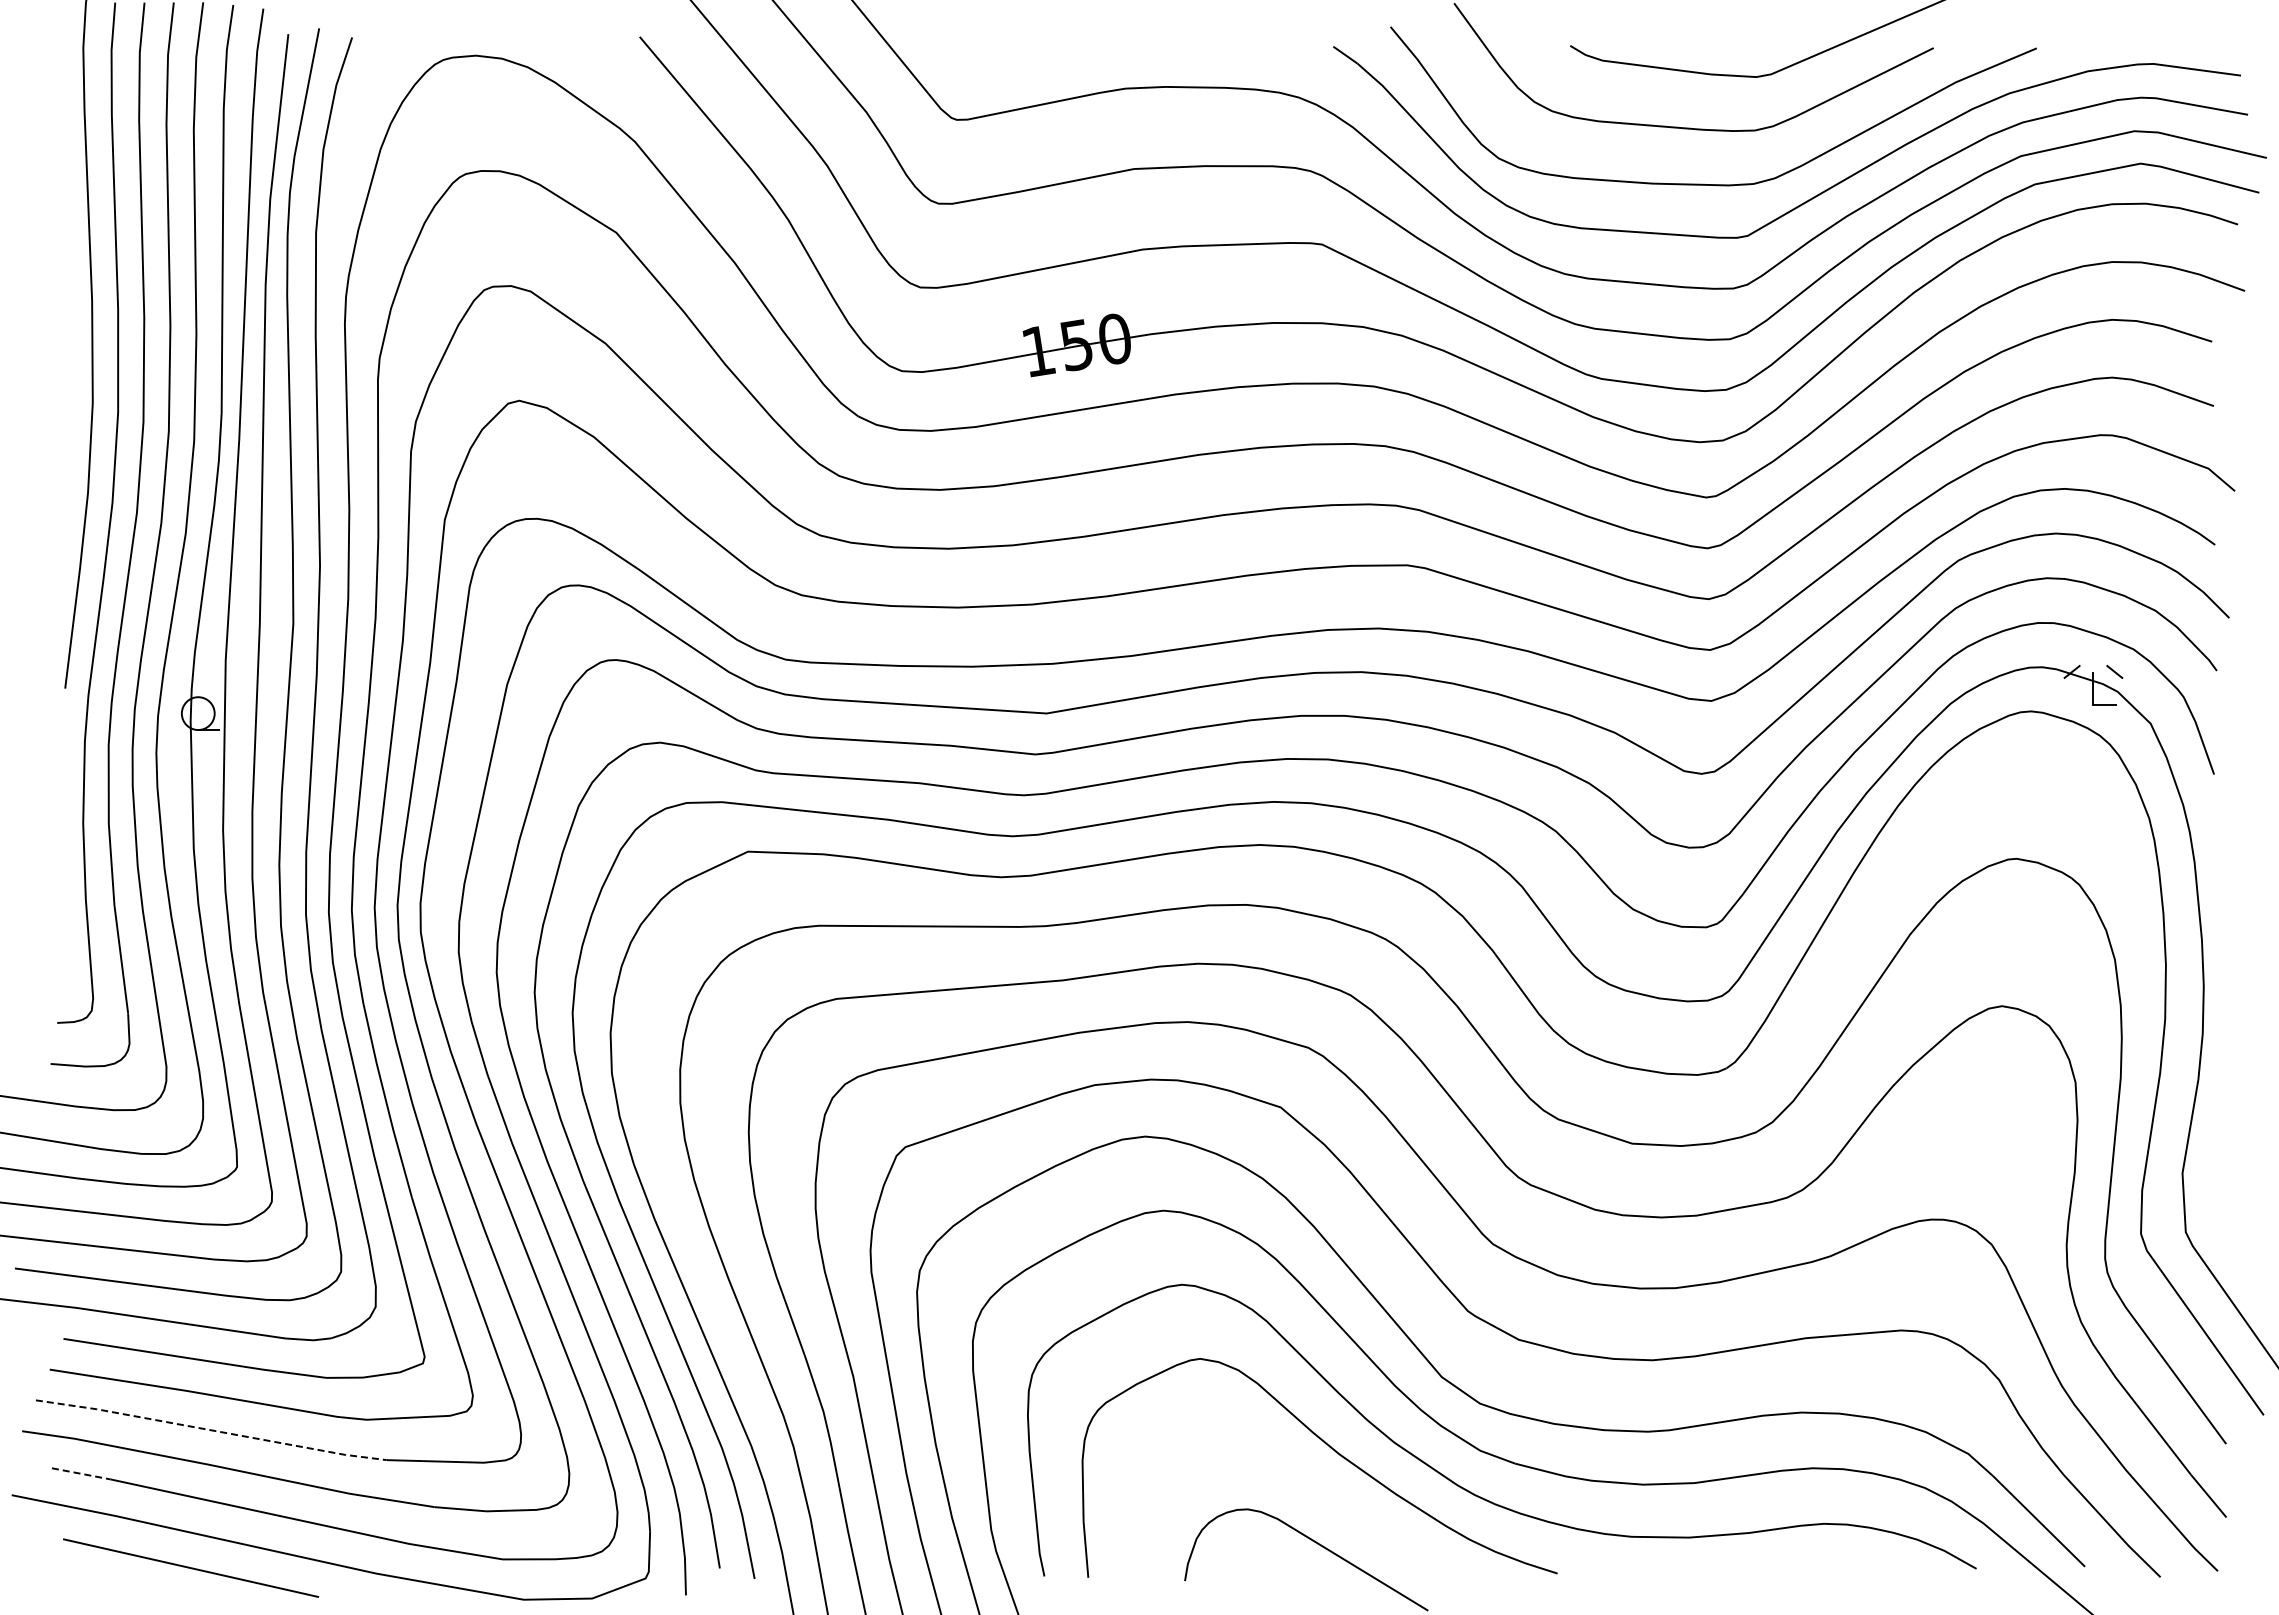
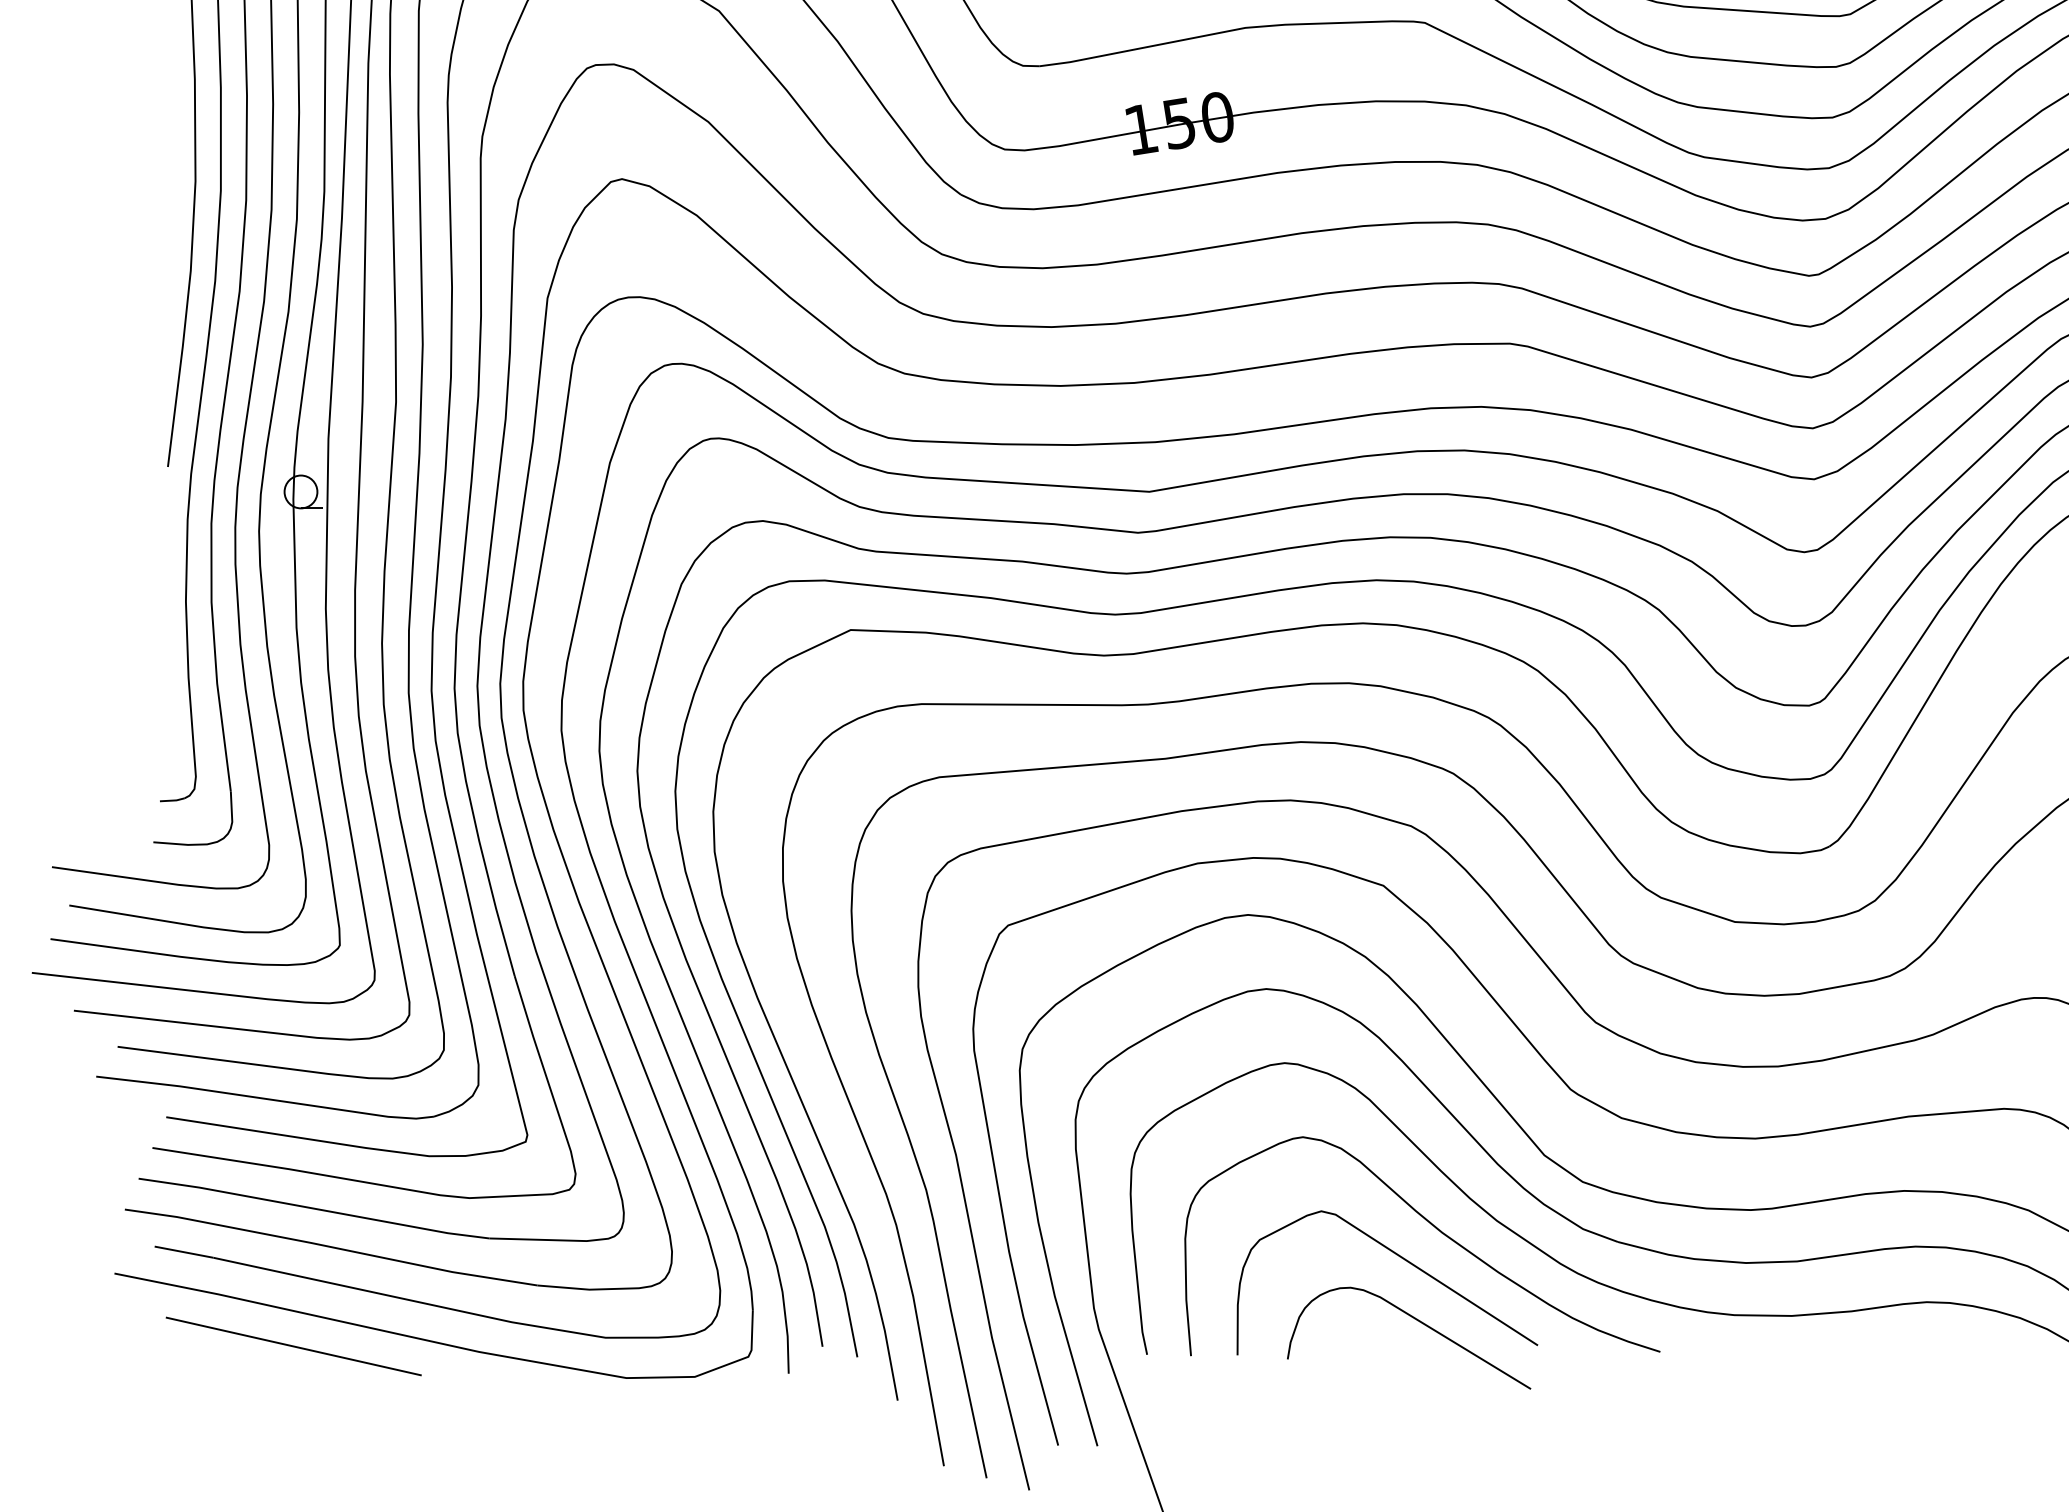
line: (211, 1430) -> (314, 1208), dashed -> solid
line: (81, 1473) -> (184, 1251), dashed -> solid
curve: (1300, 1481) -> (1403, 1259), added

